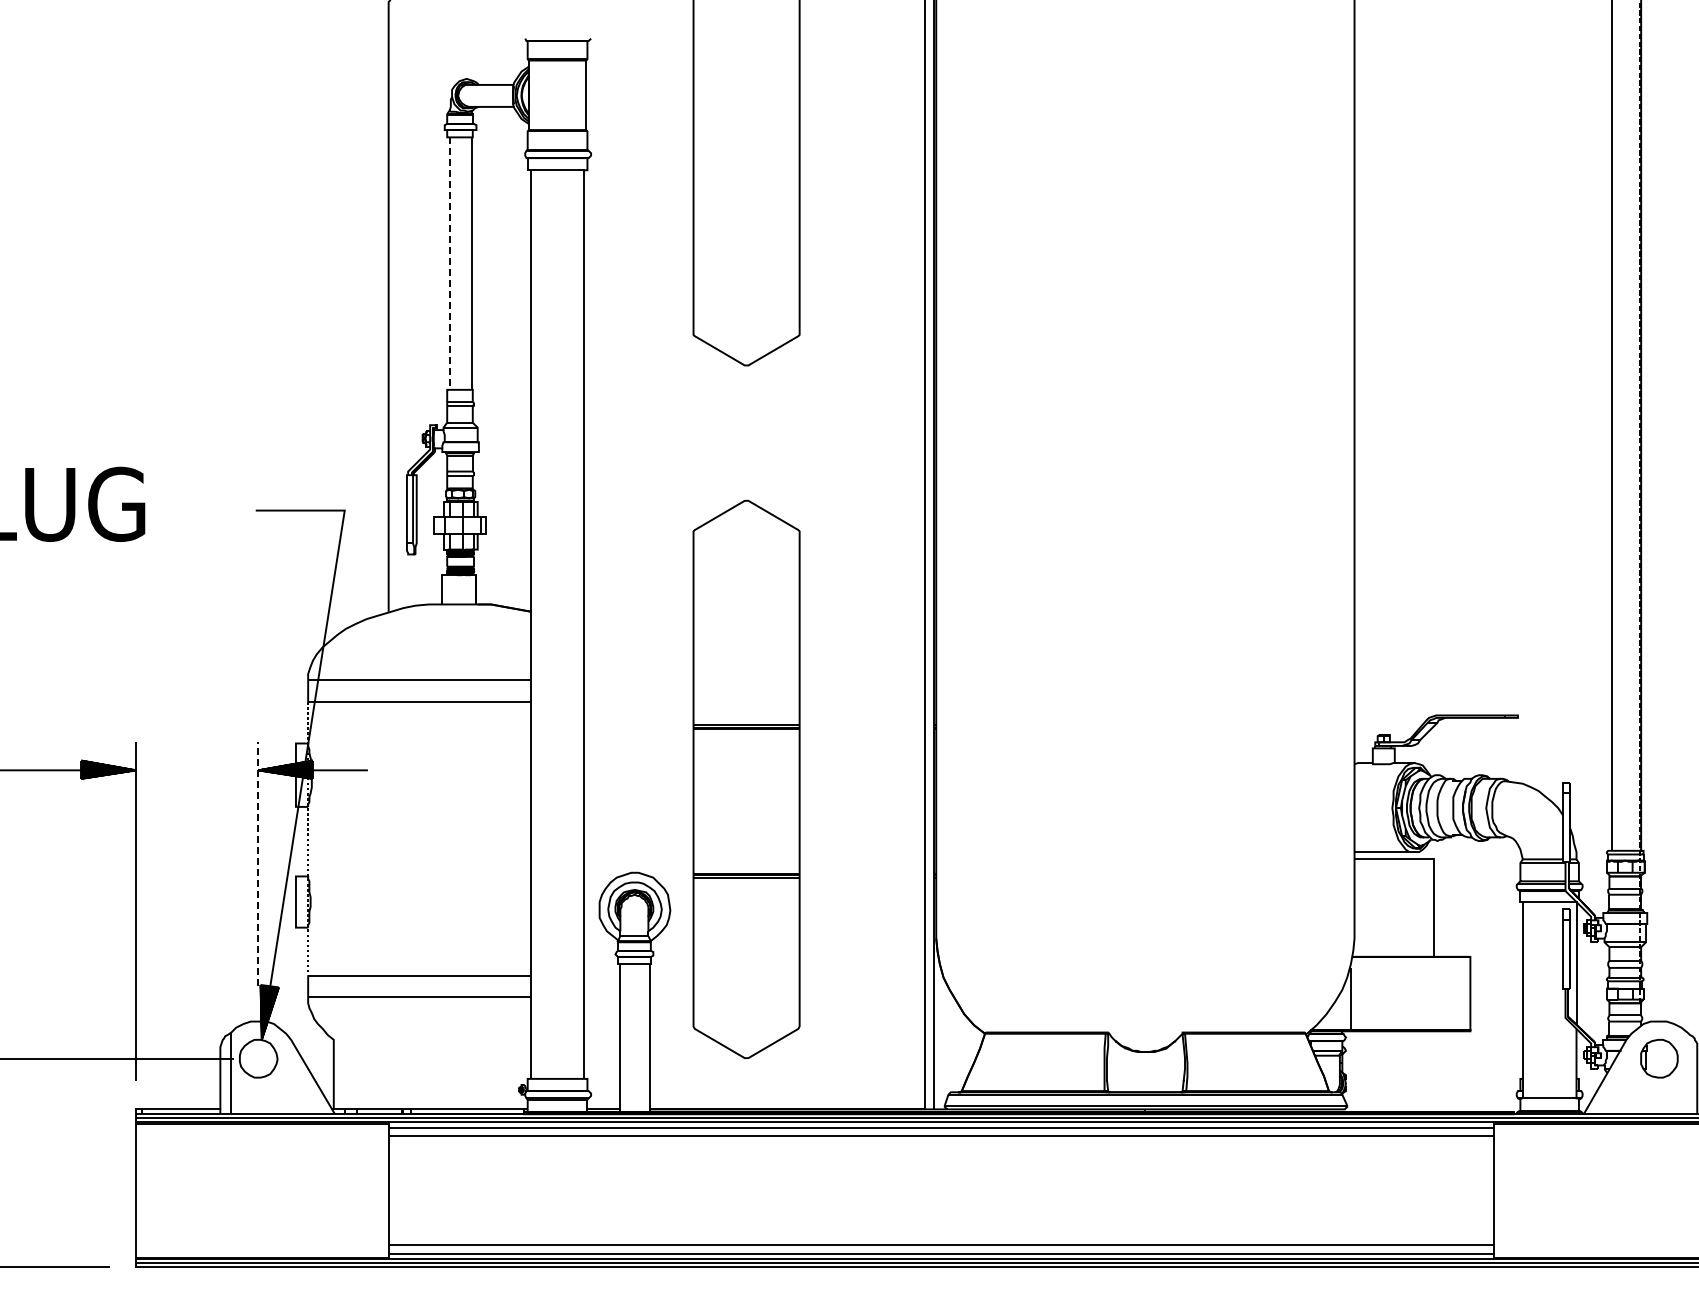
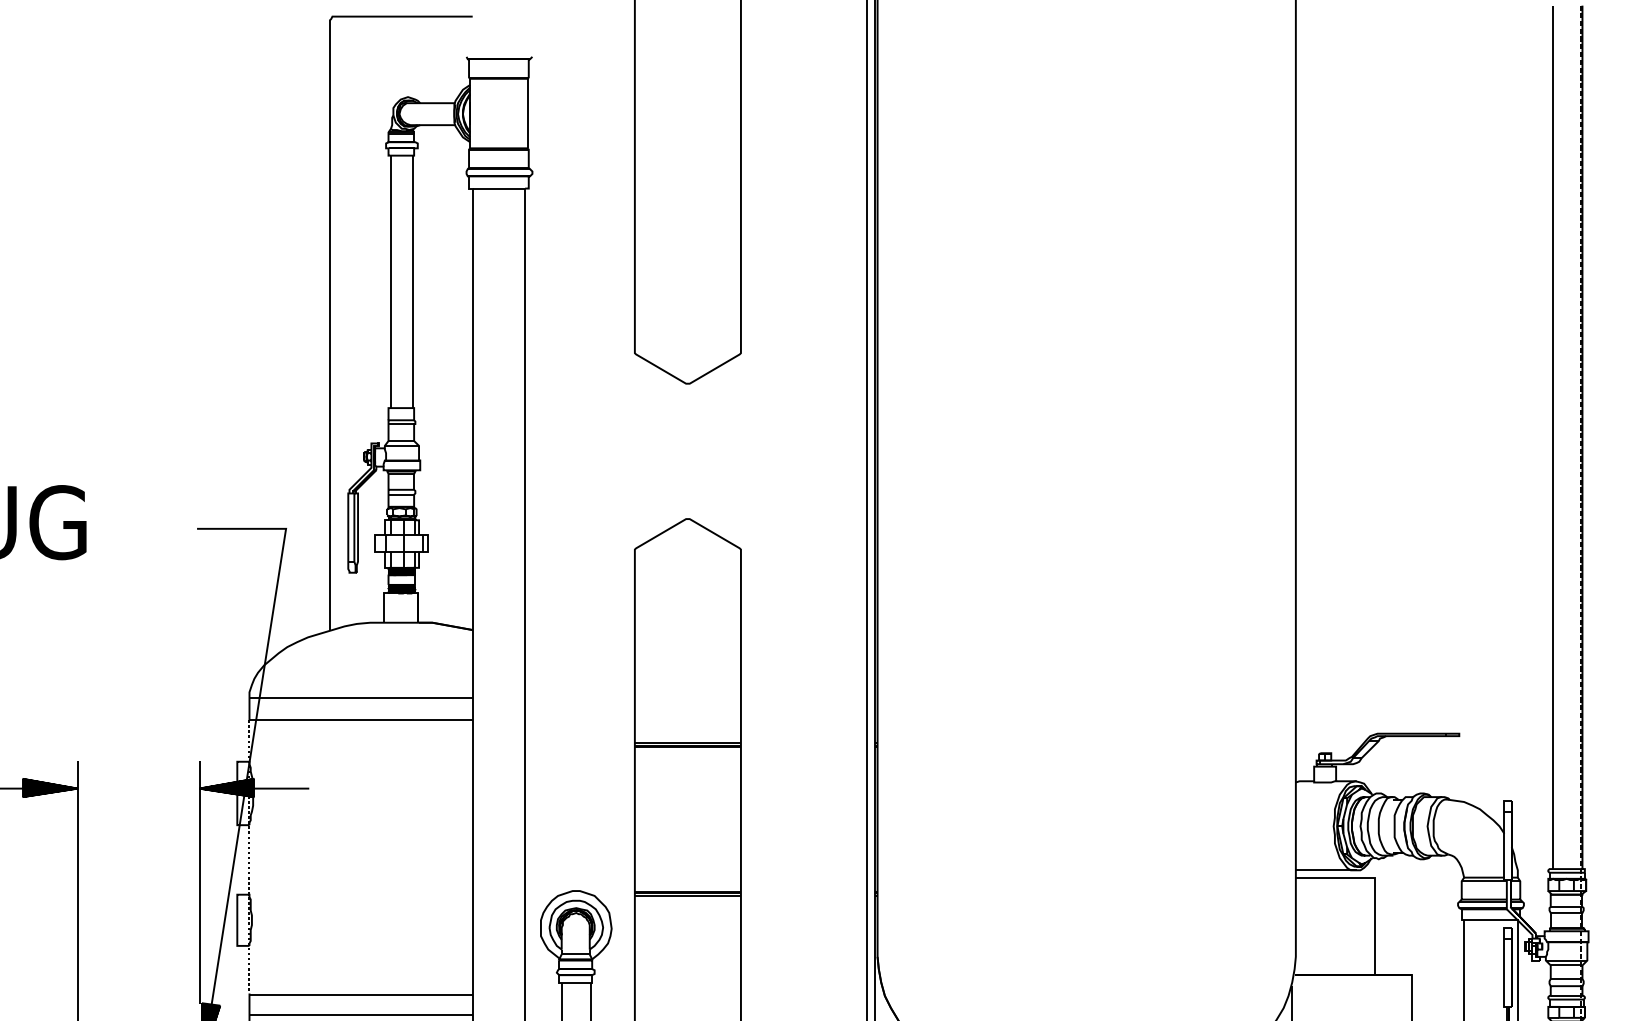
line: (449, 264) -> (390, 282), dashed -> solid
line: (258, 864) -> (199, 882), dashed -> solid

